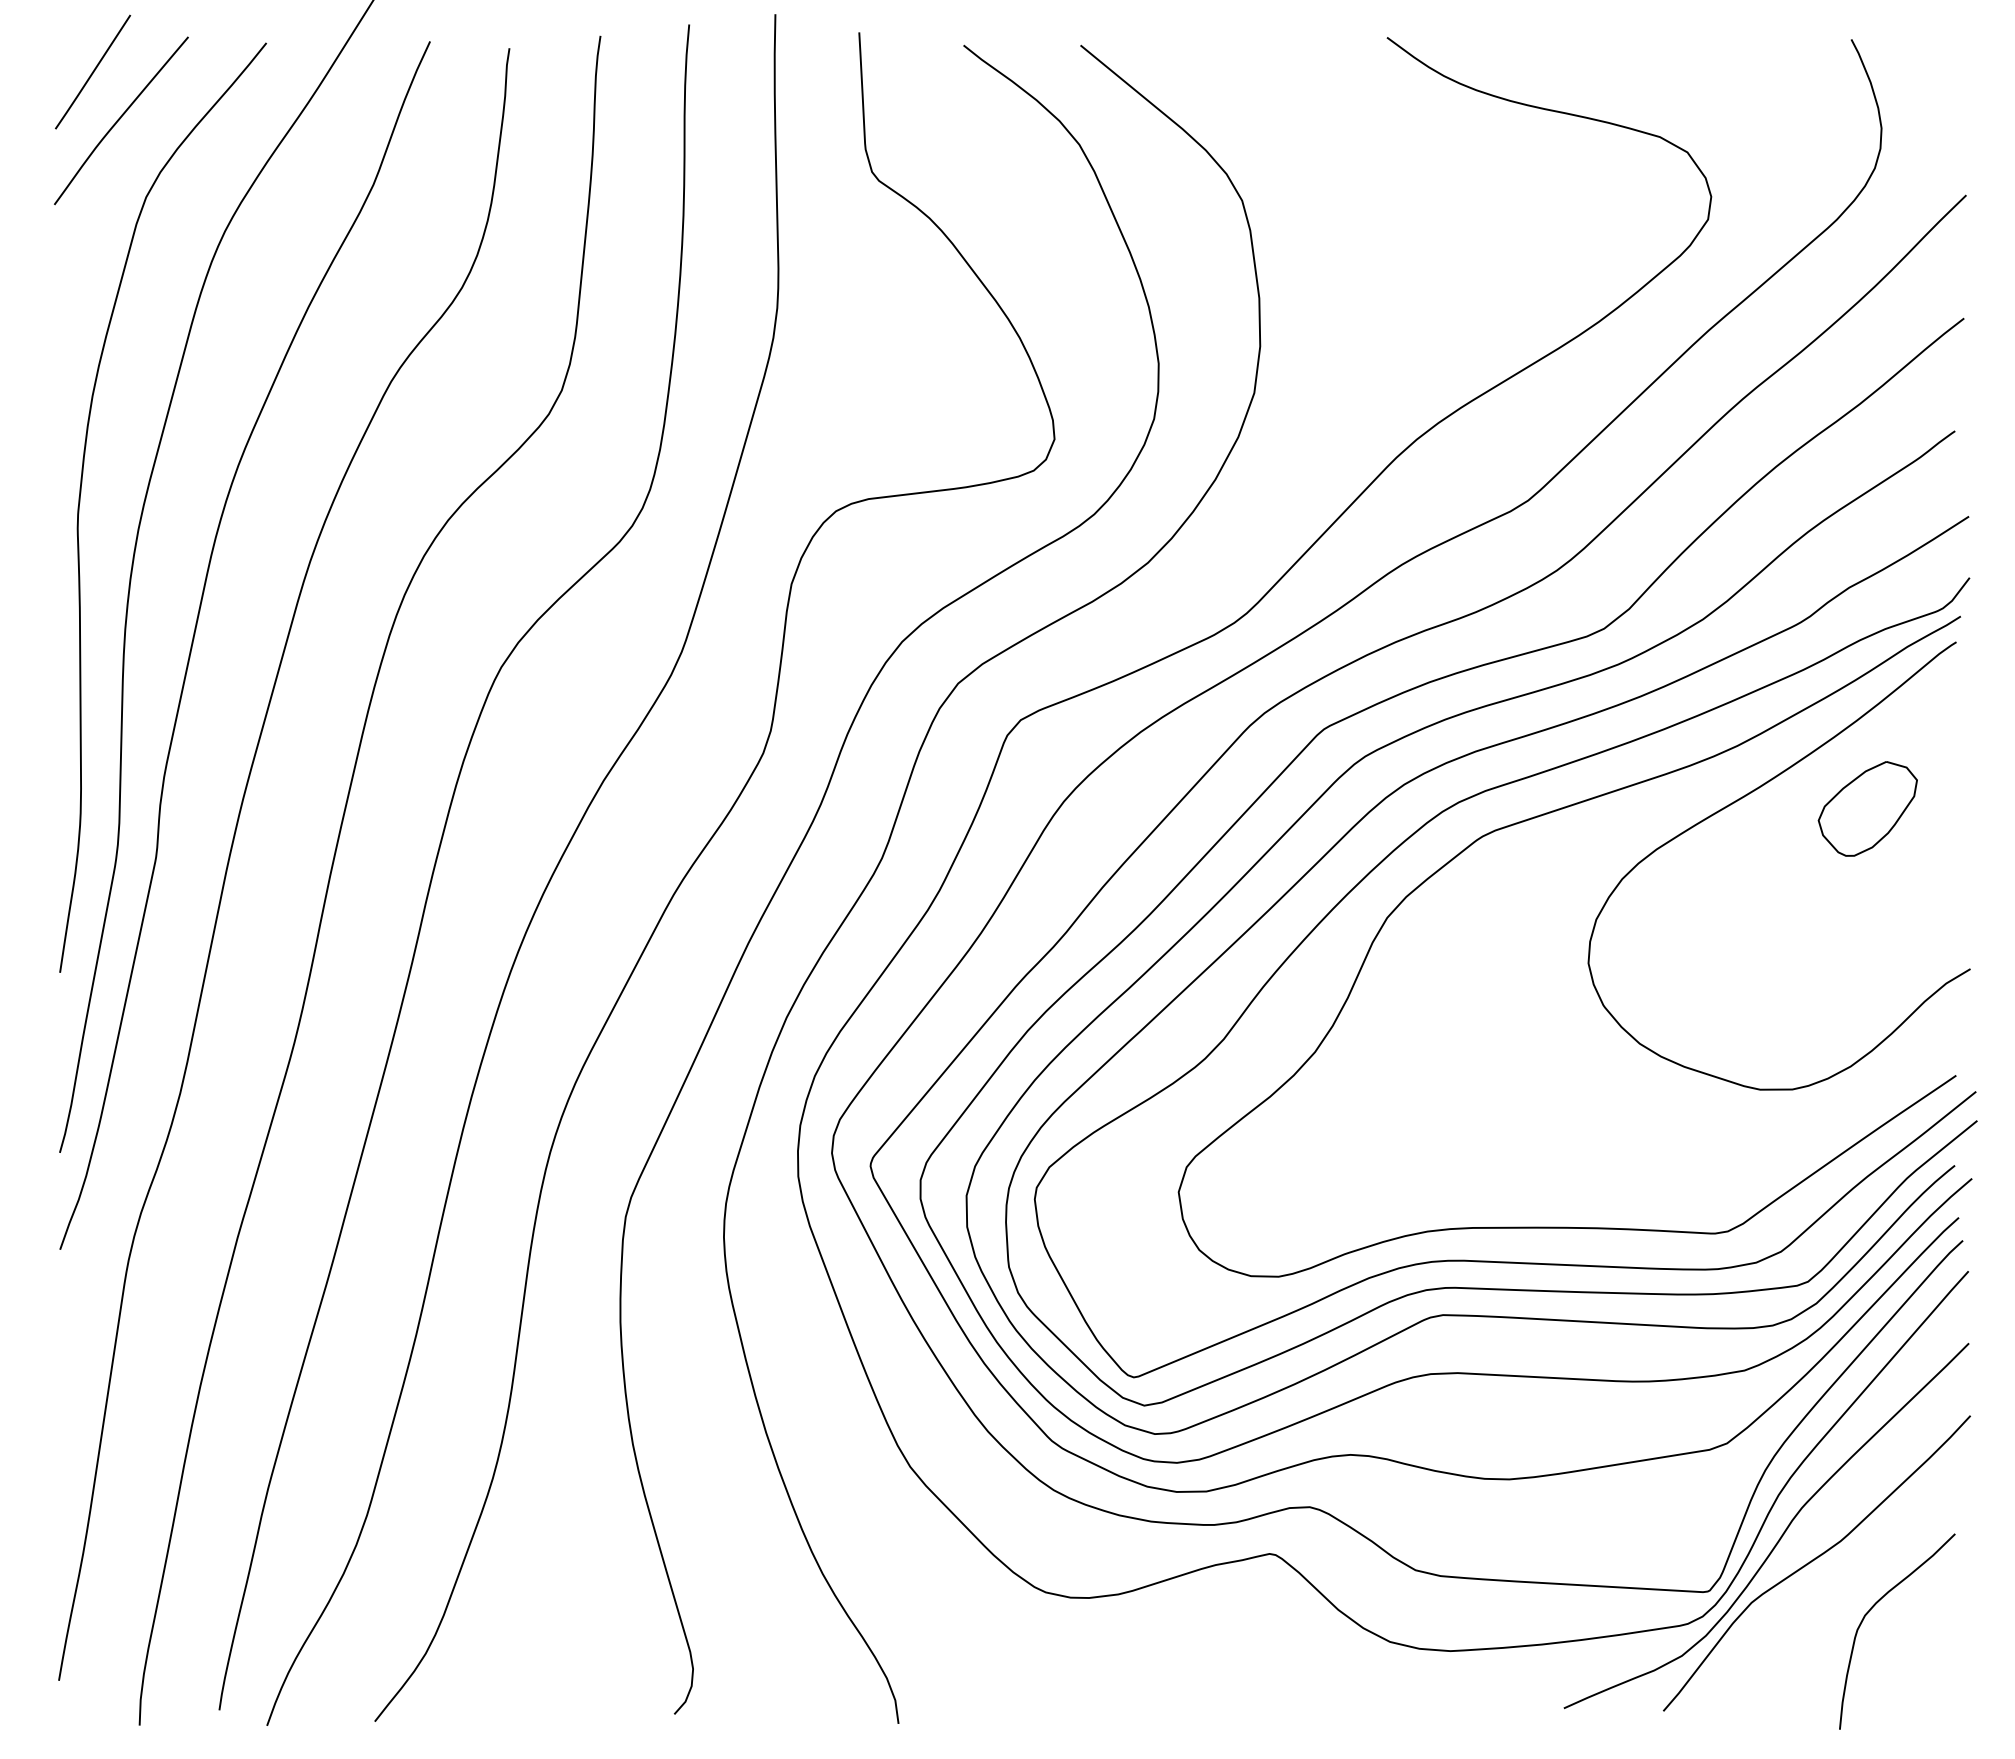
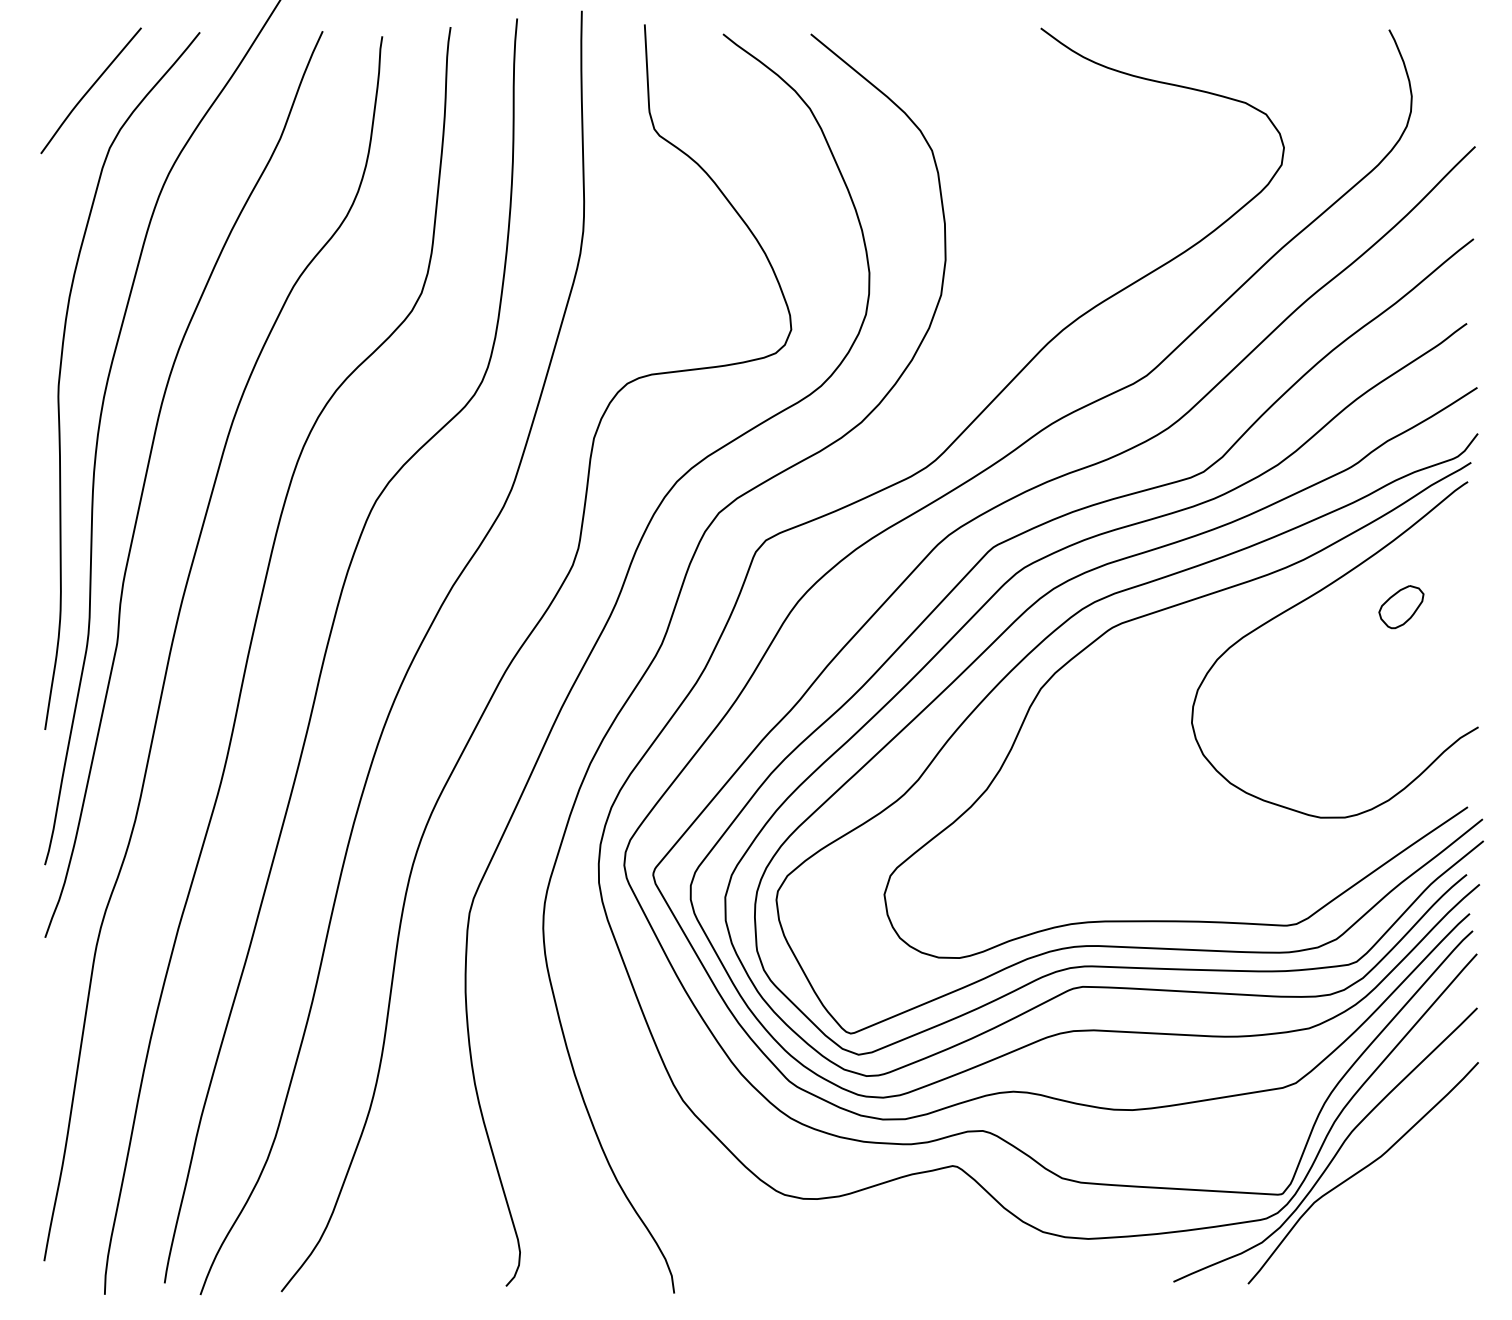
line: (93, 71) -> (70, 53), removed
part: (1867, 808) -> (1401, 606), size x0.6
curve: (1869, 1612) -> (1402, 1209), removed

